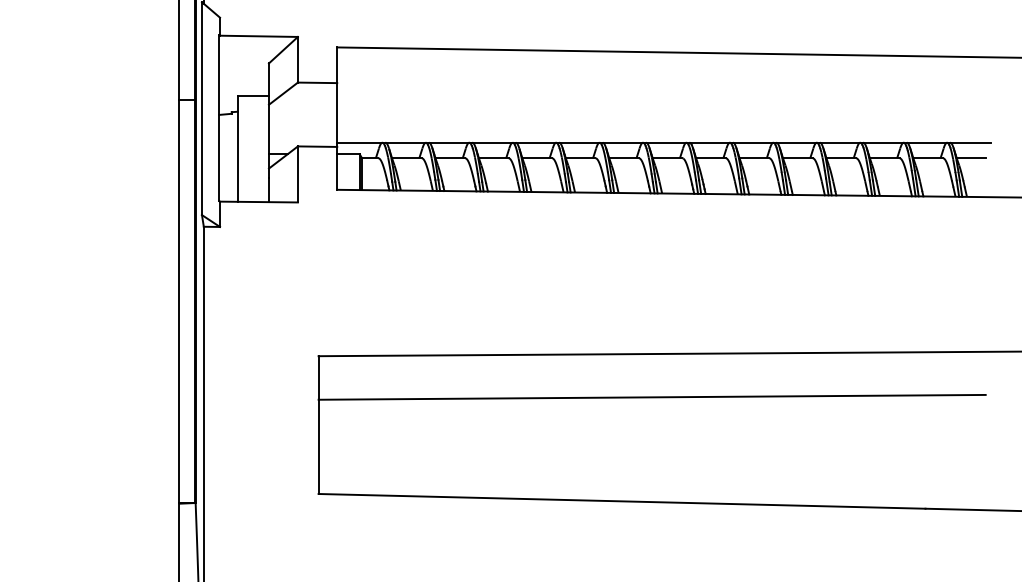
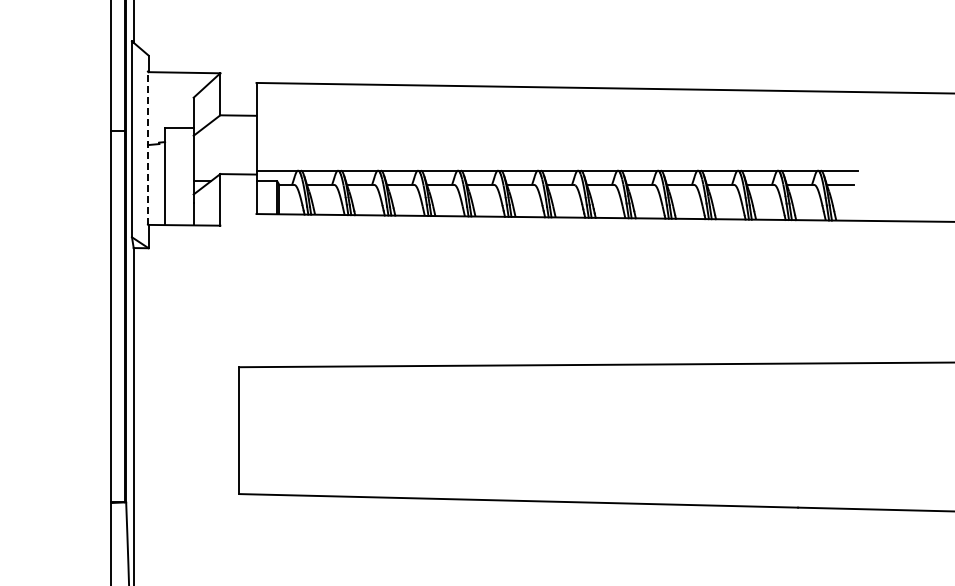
line: (218, 117) -> (147, 147), solid -> dashed
line: (652, 396) -> (546, 404), removed

